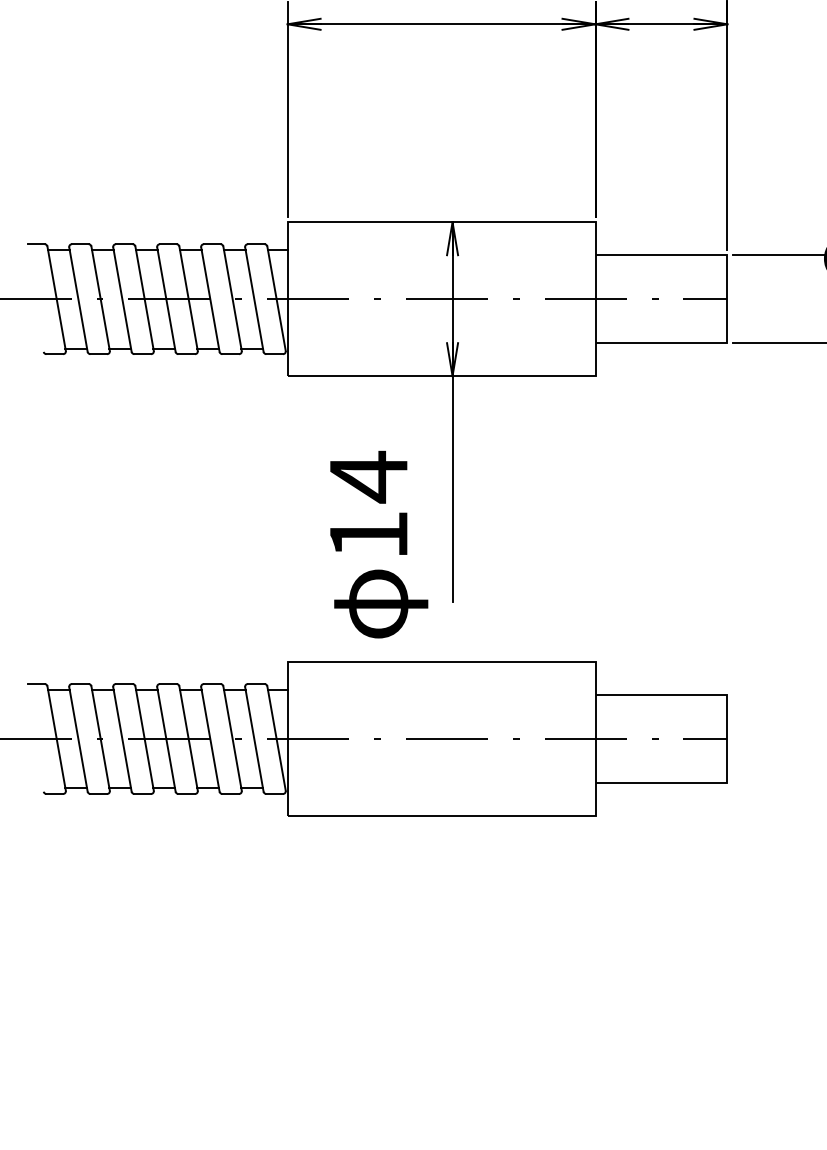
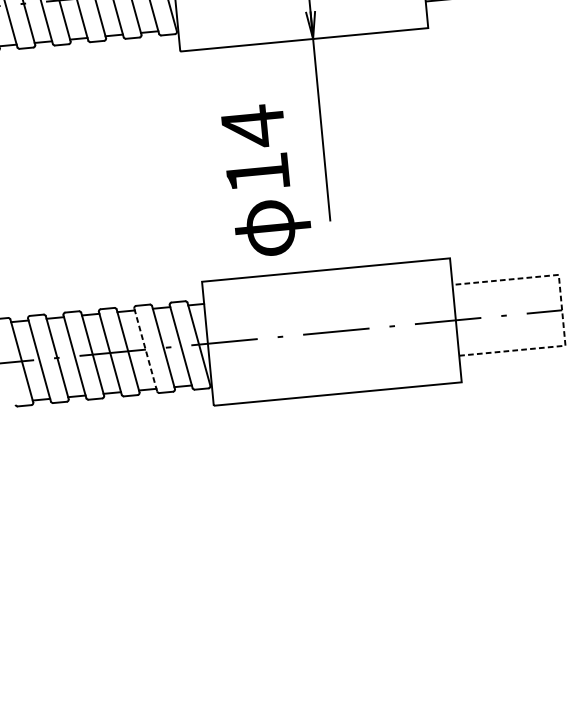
line: (210, 739) -> (145, 350), solid -> dashed
line: (727, 739) -> (562, 310), solid -> dashed

